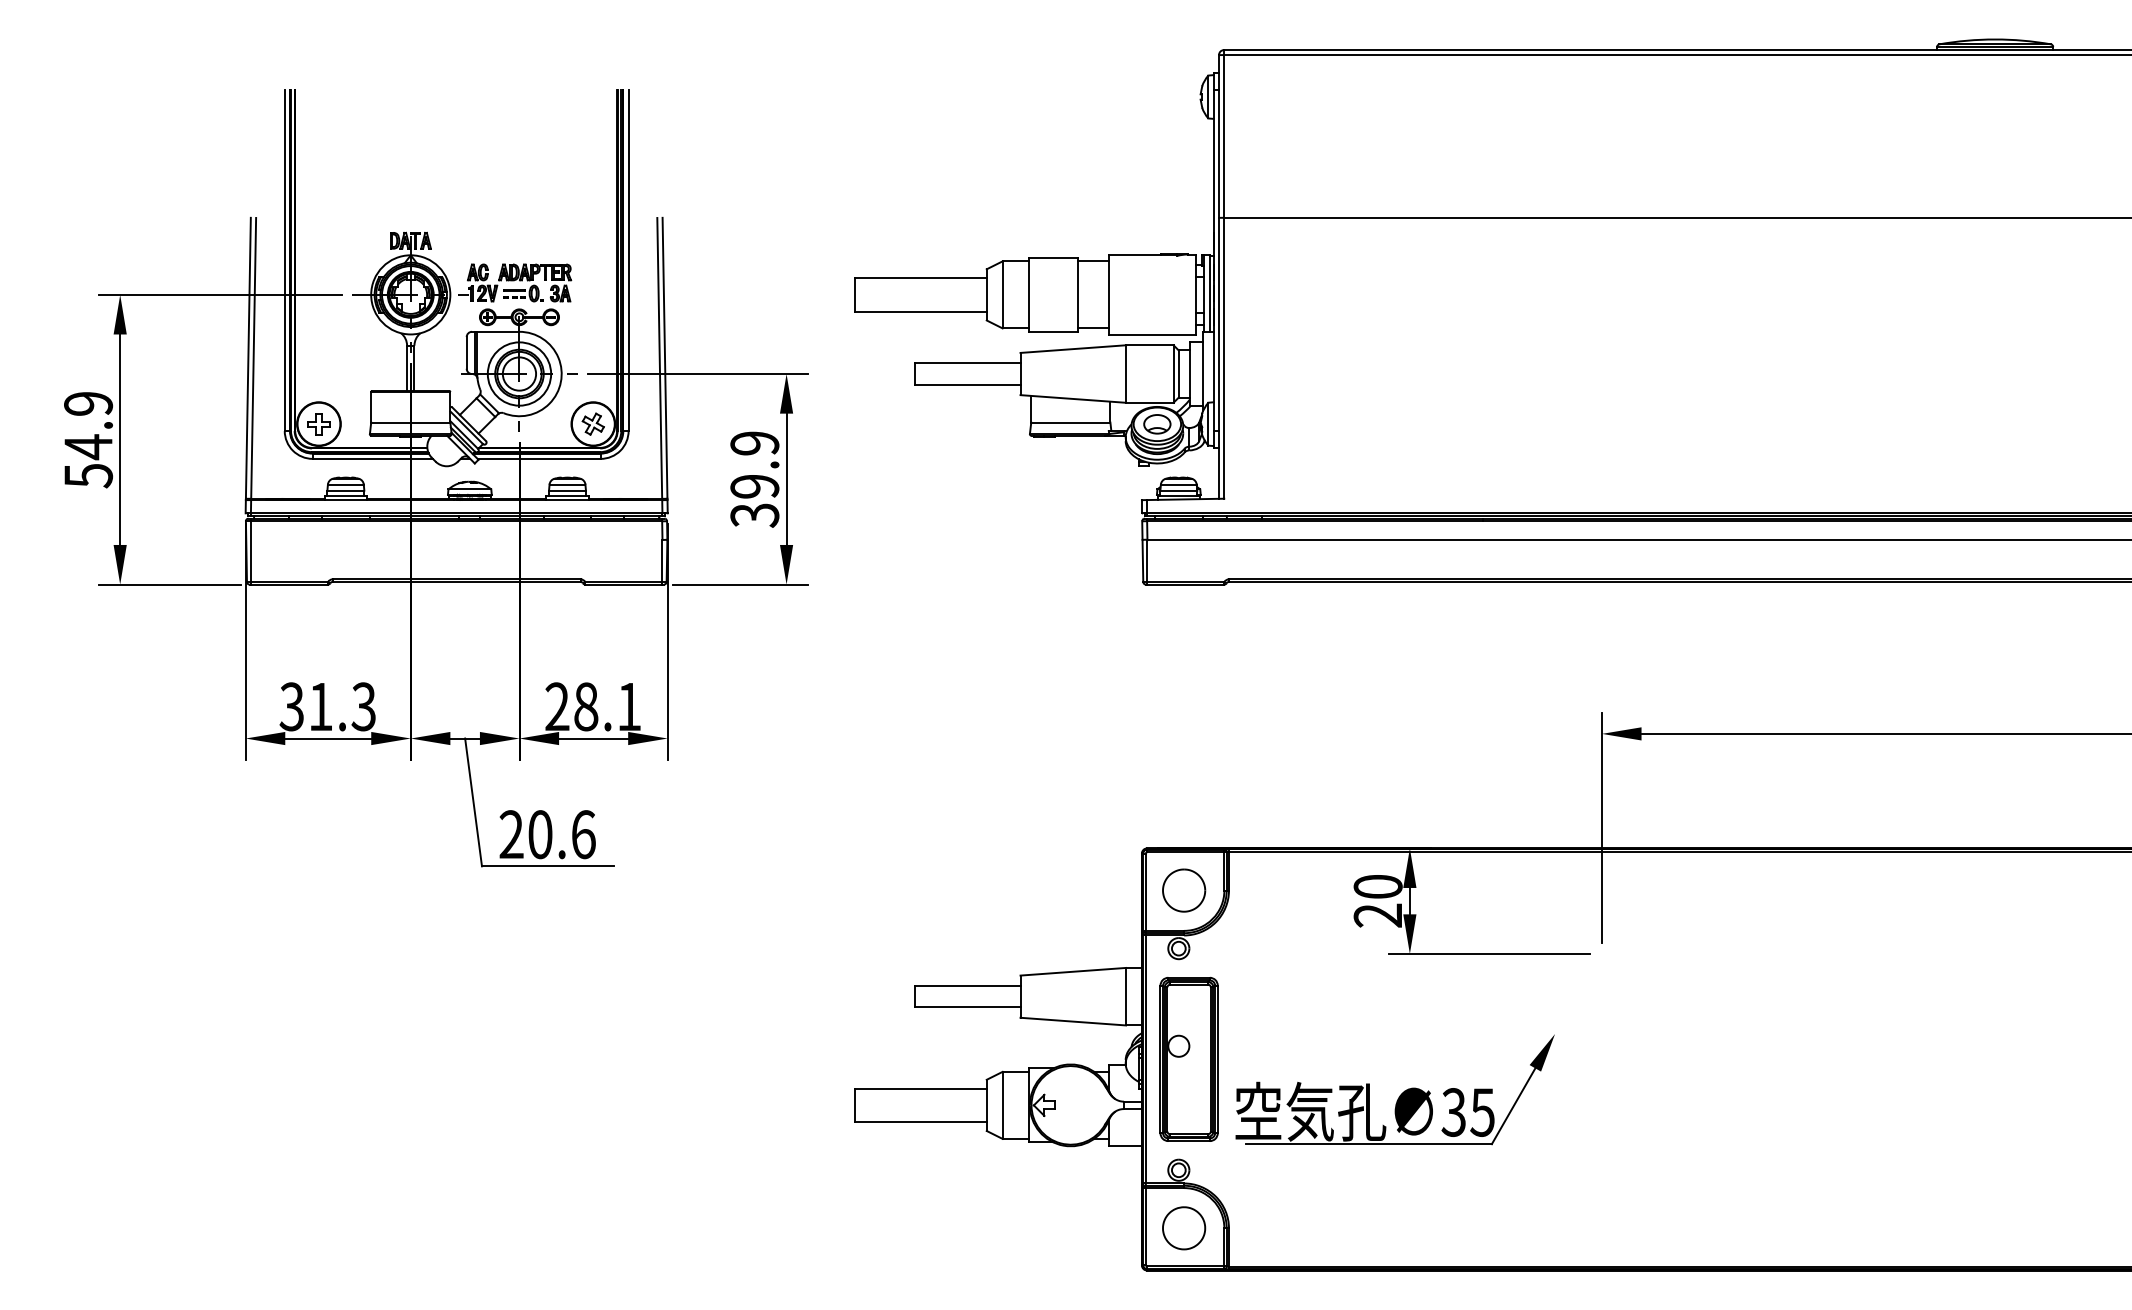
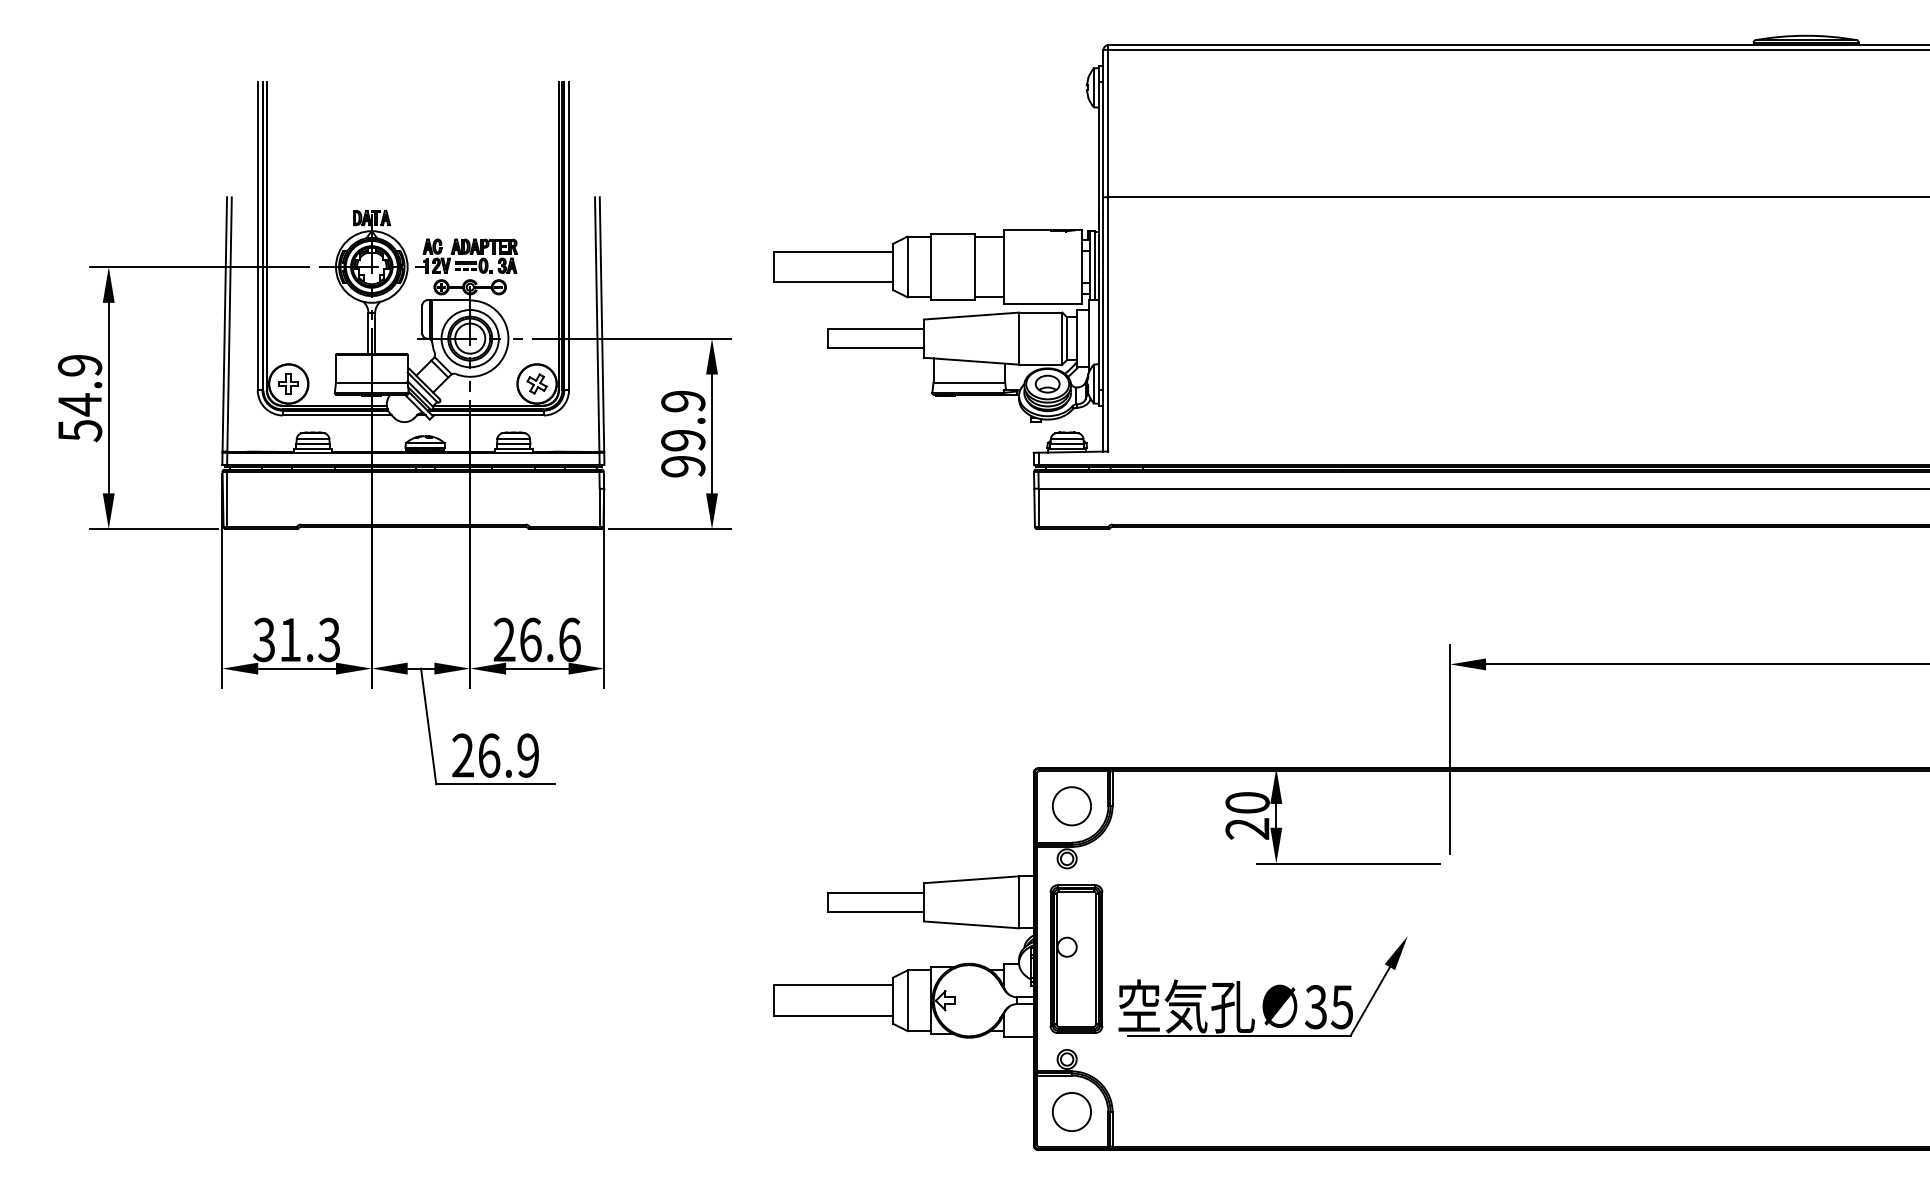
text: (754, 515) -> (682, 466), 39.9 -> 99.9
text: (607, 706) -> (549, 639), 28.1 -> 26.6
text: (561, 834) -> (508, 755), 20.6 -> 26.9

